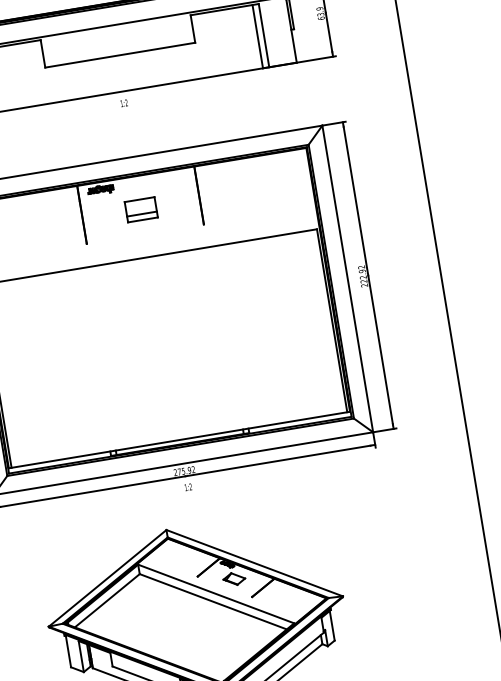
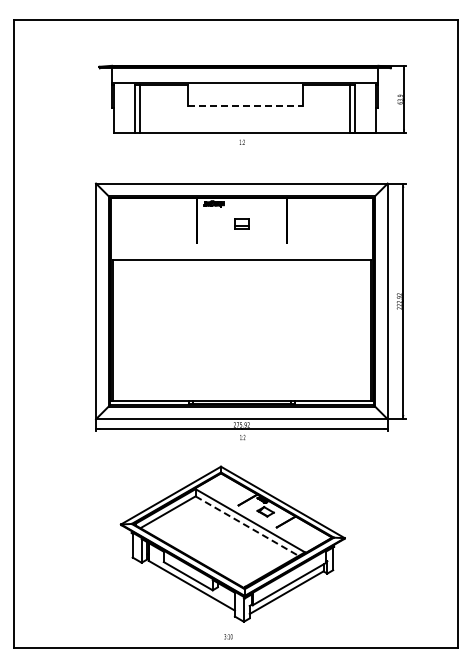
line: (120, 54) -> (245, 105), solid -> dashed
part: (140, 209) -> (241, 223), size x0.6
line: (213, 602) -> (247, 526), solid -> dashed

